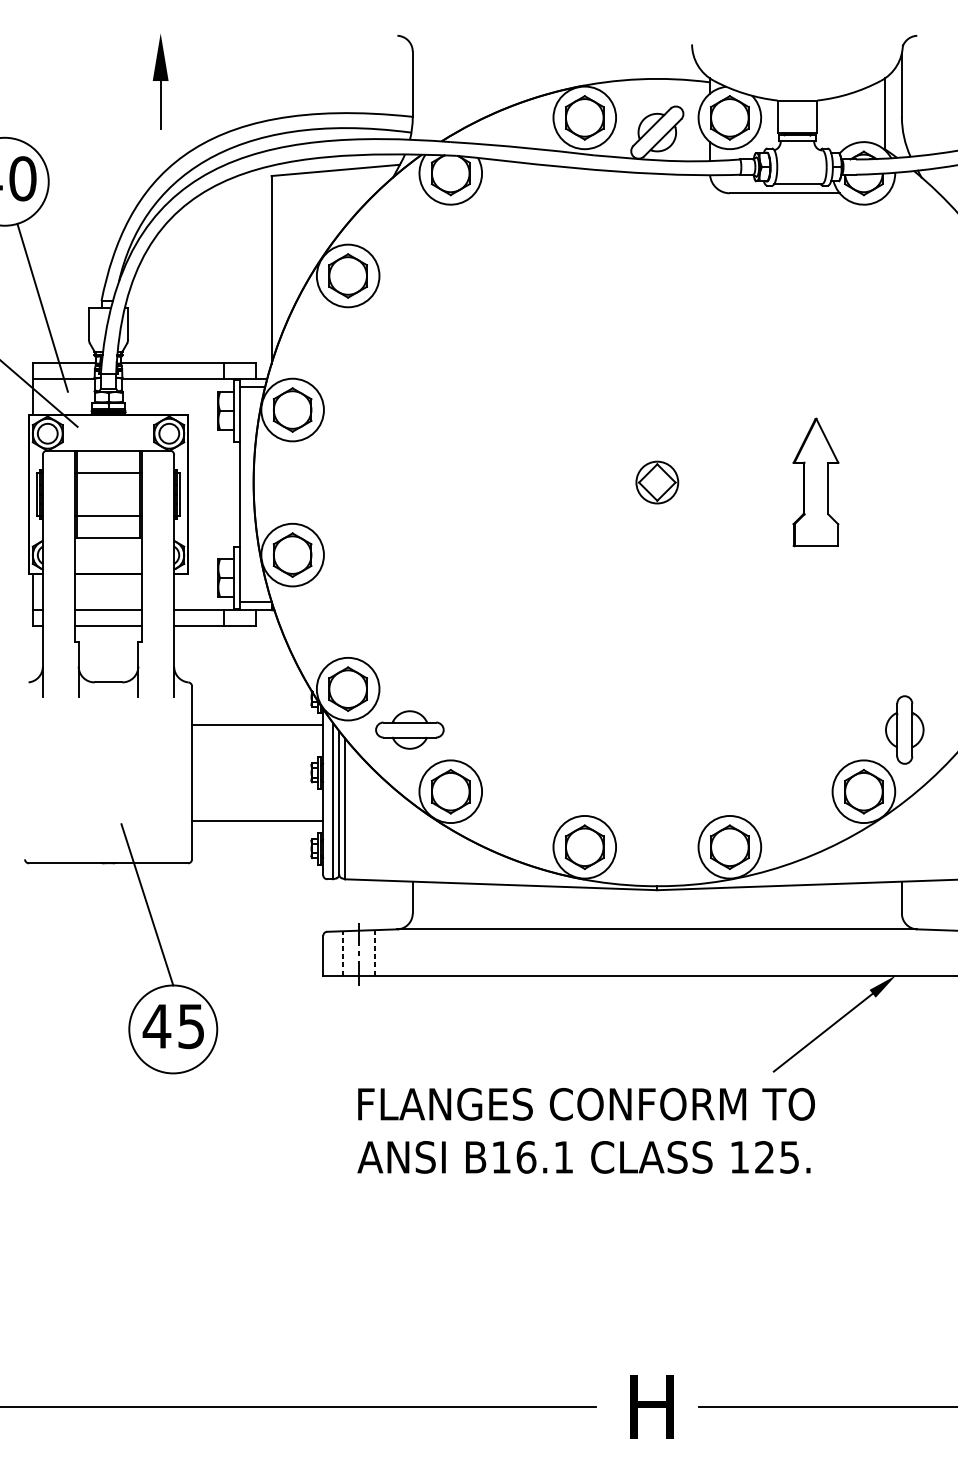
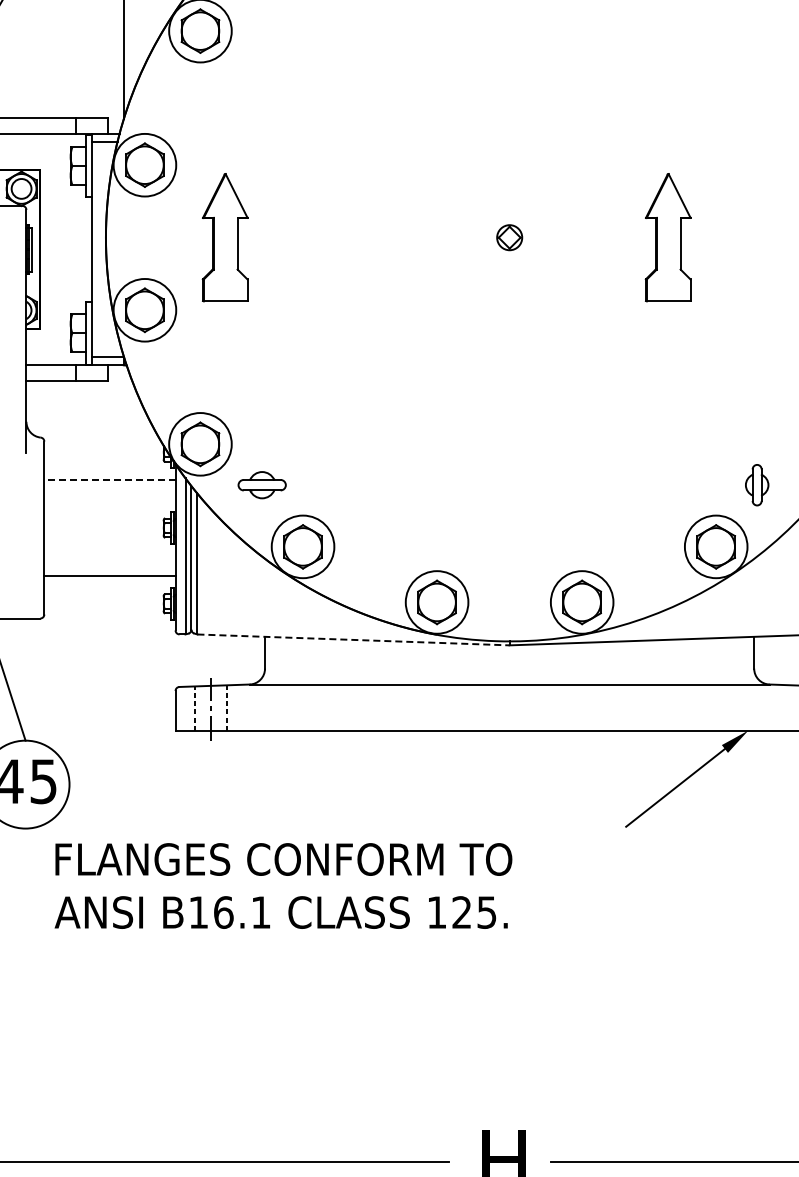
part: (372, 482) -> (224, 237), added
part: (657, 482) -> (509, 237), size x0.6
line: (257, 725) -> (109, 480), solid -> dashed
part: (409, 729) -> (261, 484), size x0.7
part: (904, 729) -> (756, 484), size x0.6
line: (501, 884) -> (353, 639), solid -> dashed
text: (585, 1130) -> (282, 885), moved

